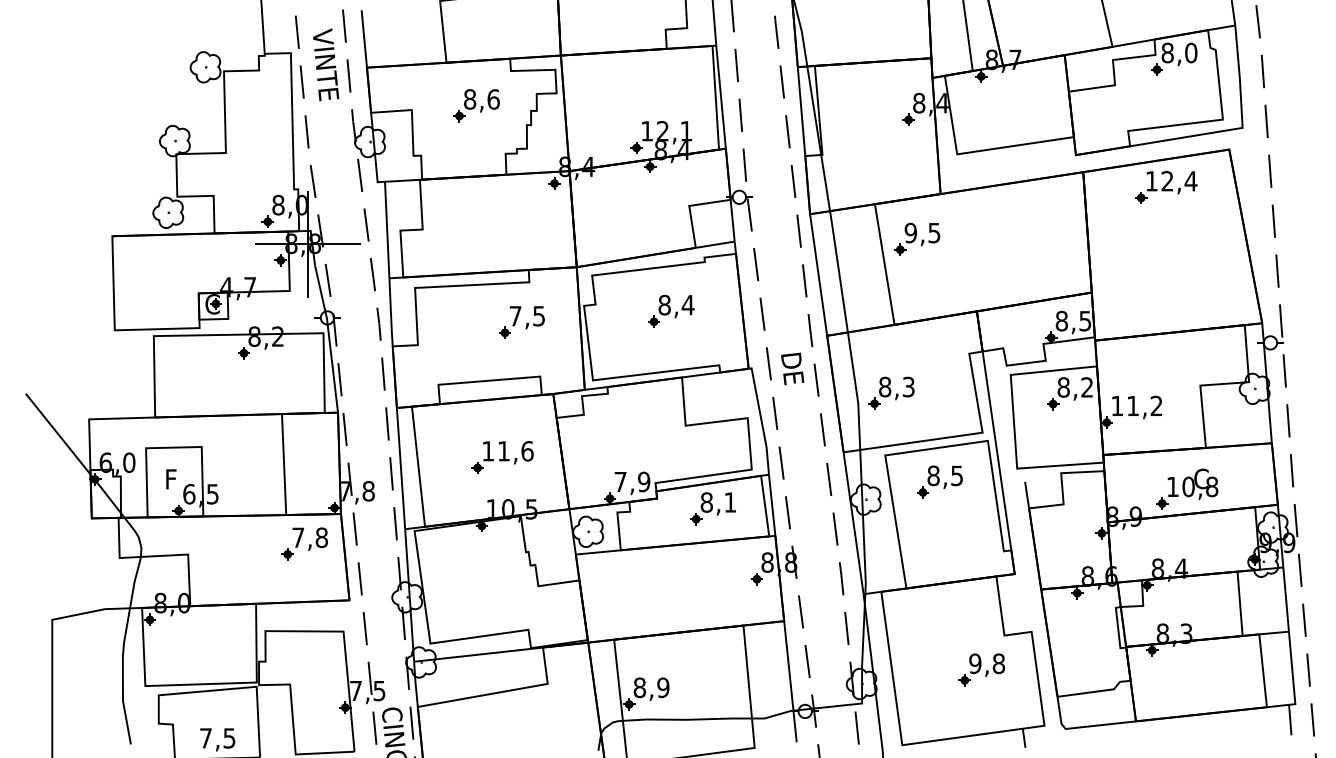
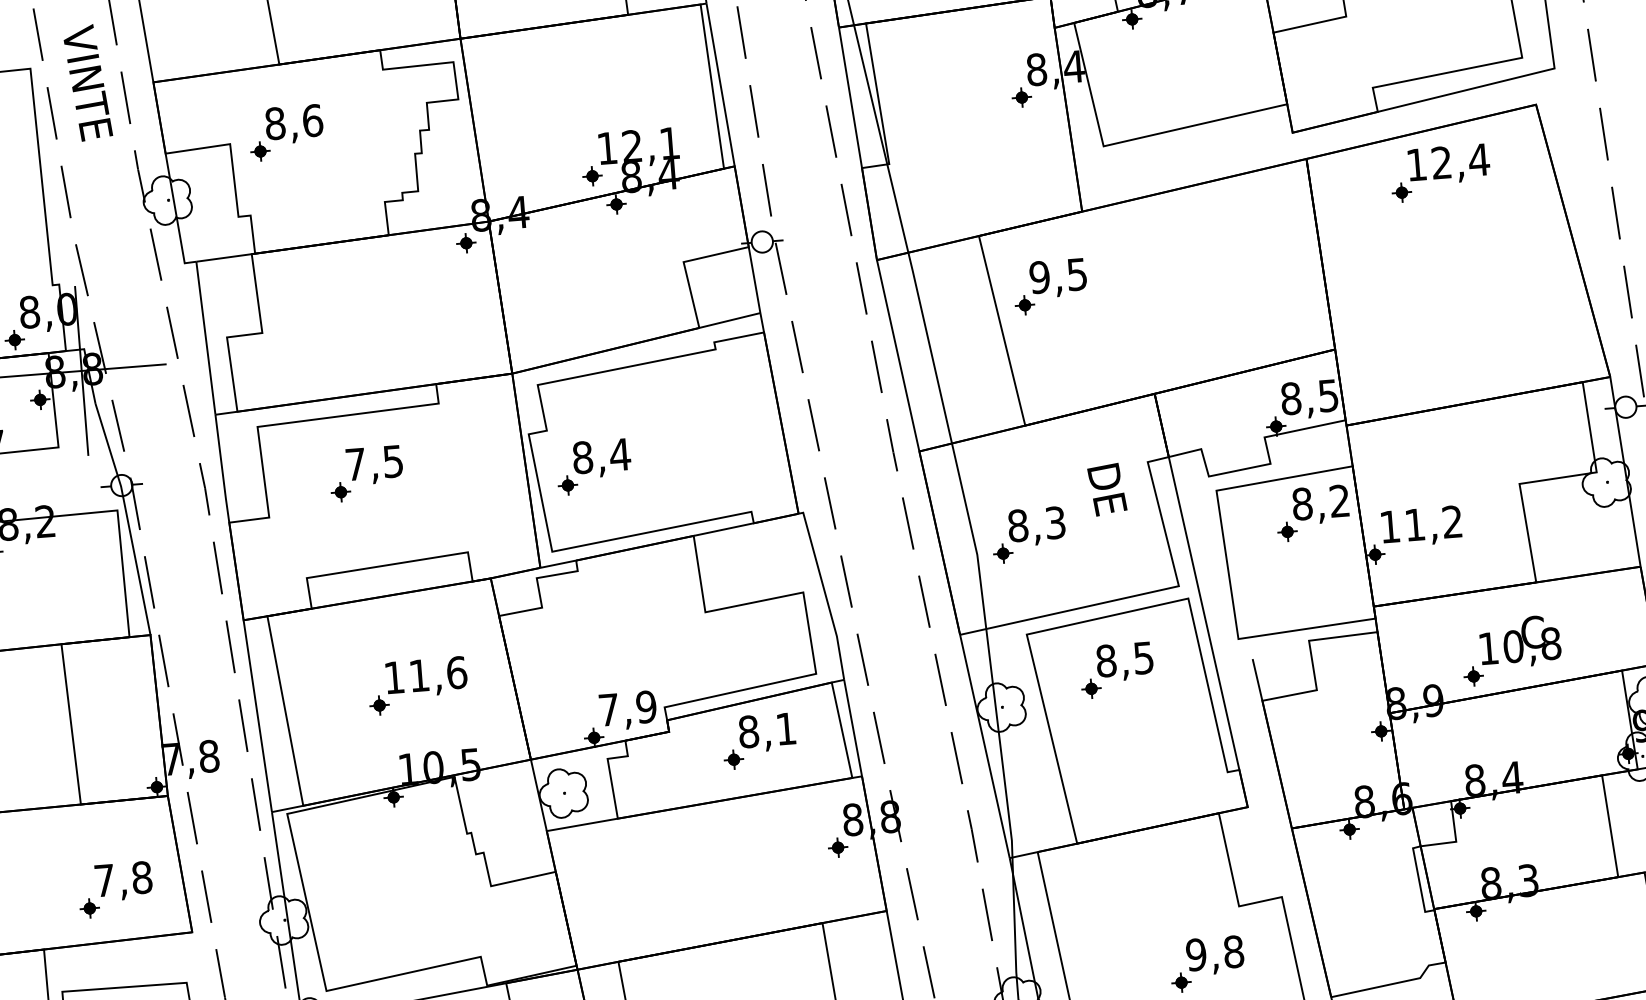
part: (476, 105) -> (286, 132), moved
part: (671, 310) -> (594, 465), moved
part: (521, 322) -> (365, 473), moved
text: (792, 368) -> (1107, 489), moved
part: (304, 543) -> (115, 888), moved

